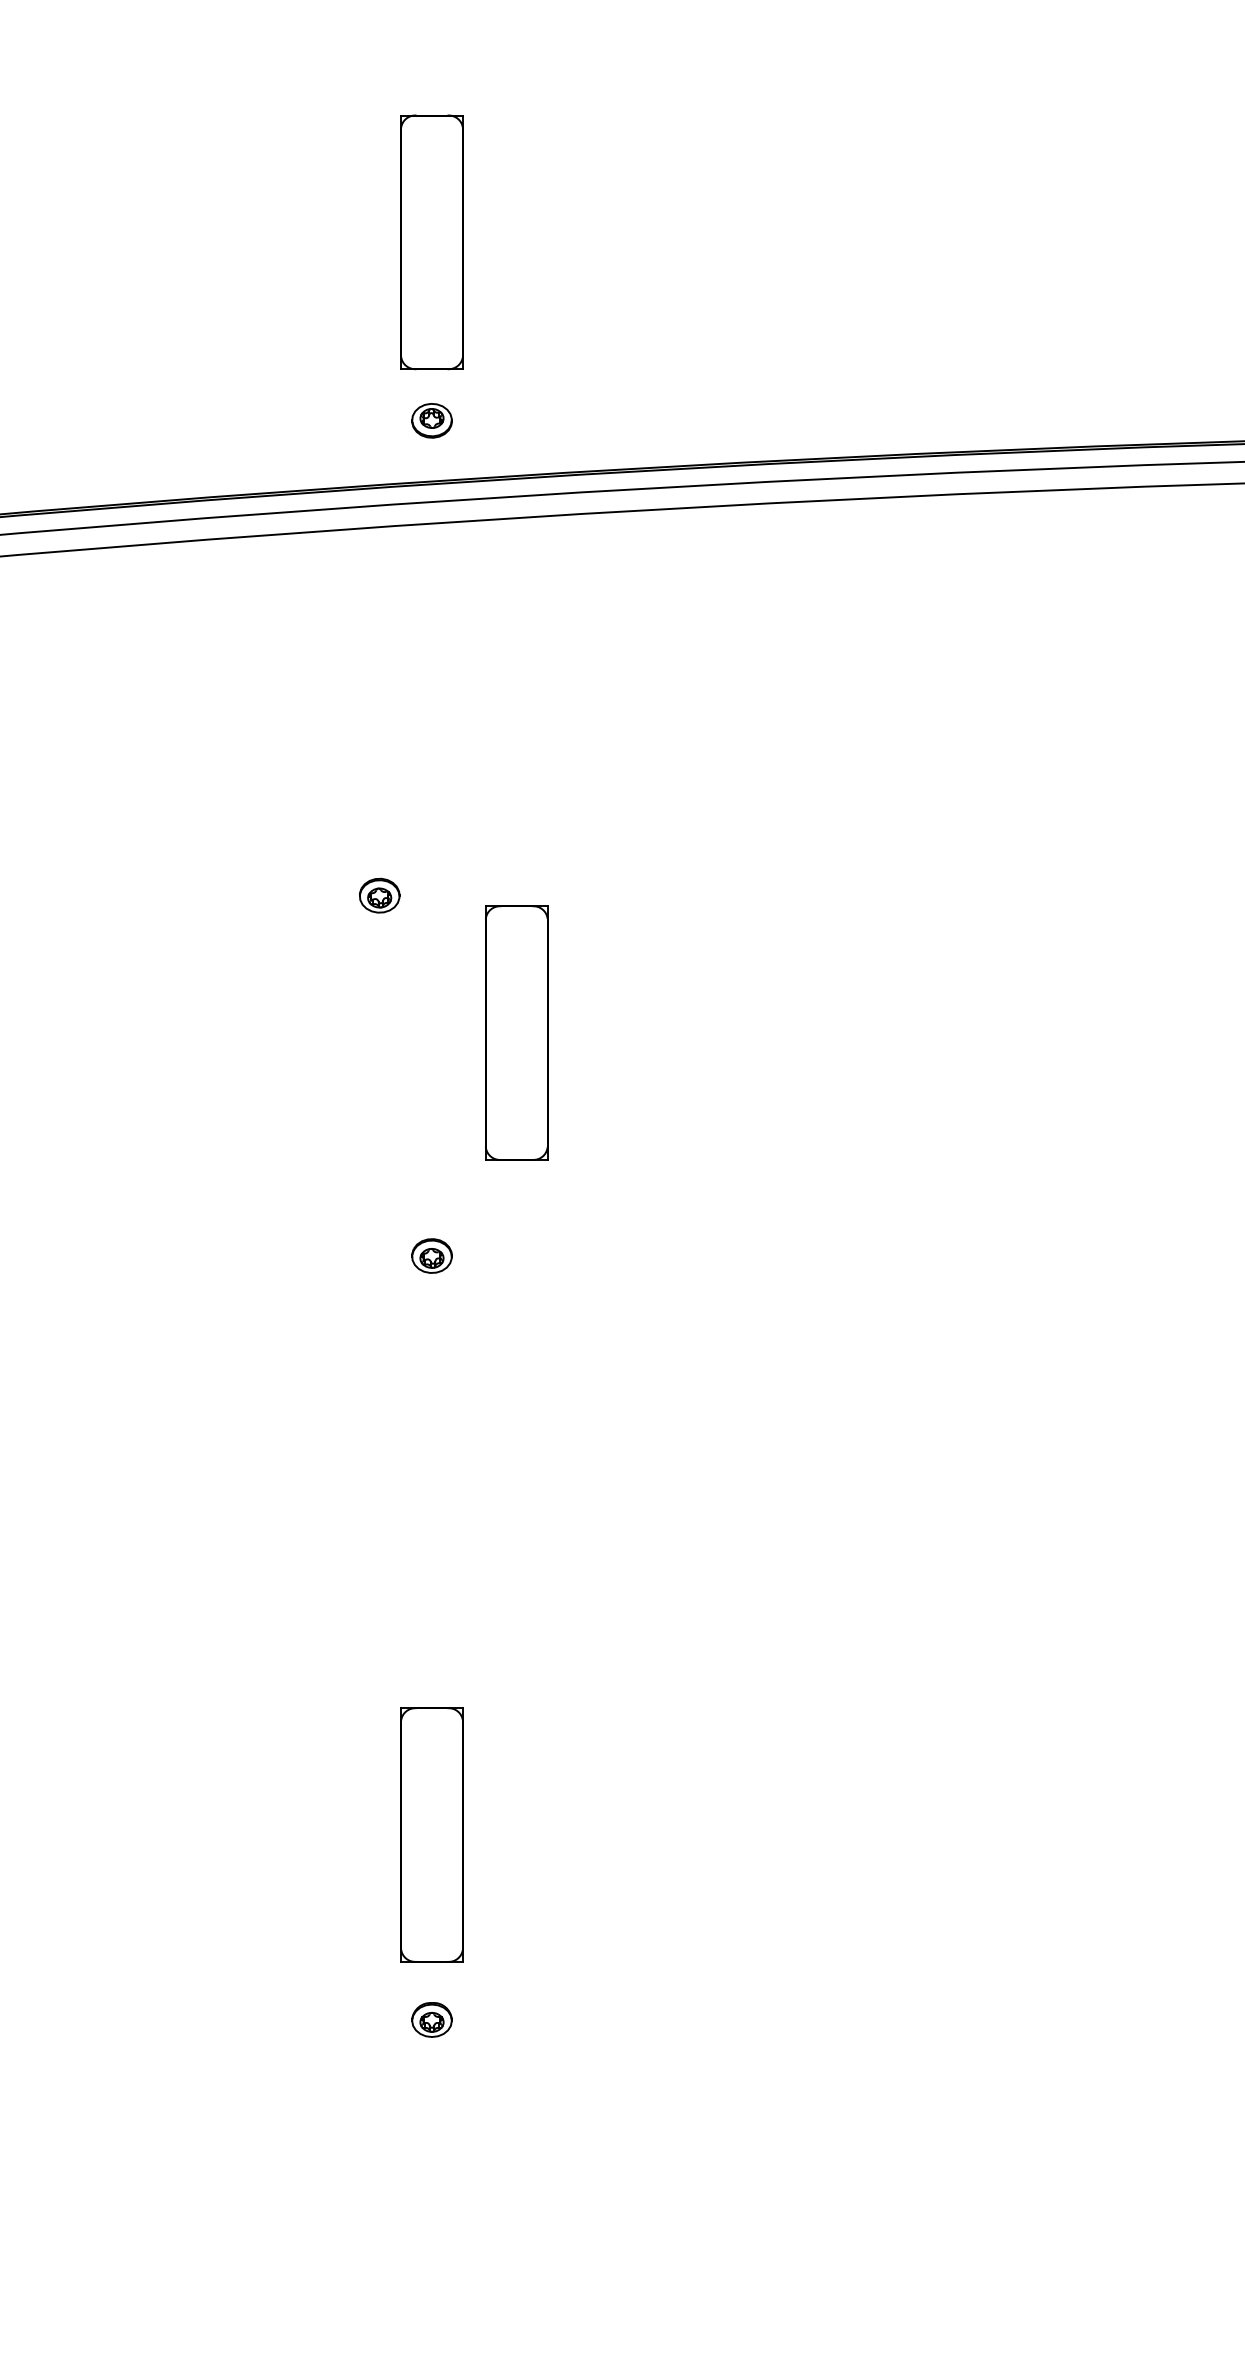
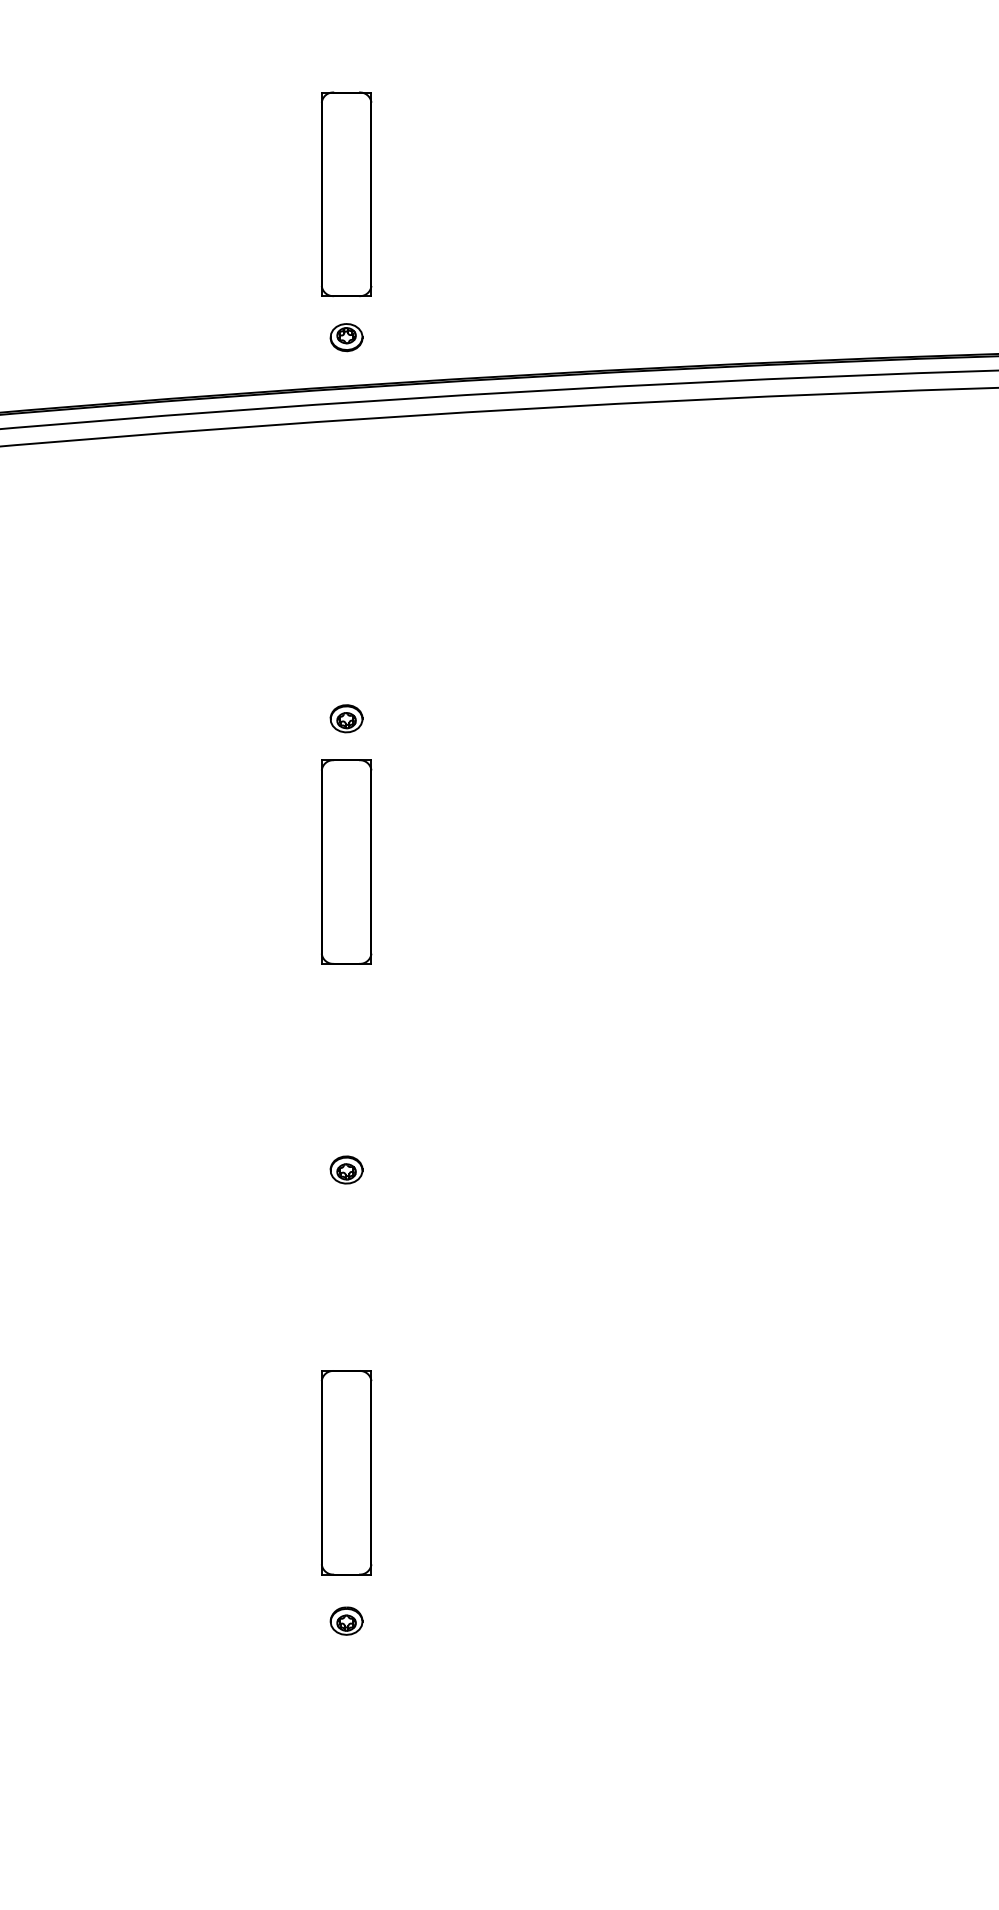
part: (379, 895) -> (346, 718), moved
part: (516, 1032) -> (346, 861), moved
part: (431, 1255) -> (346, 1169), moved

